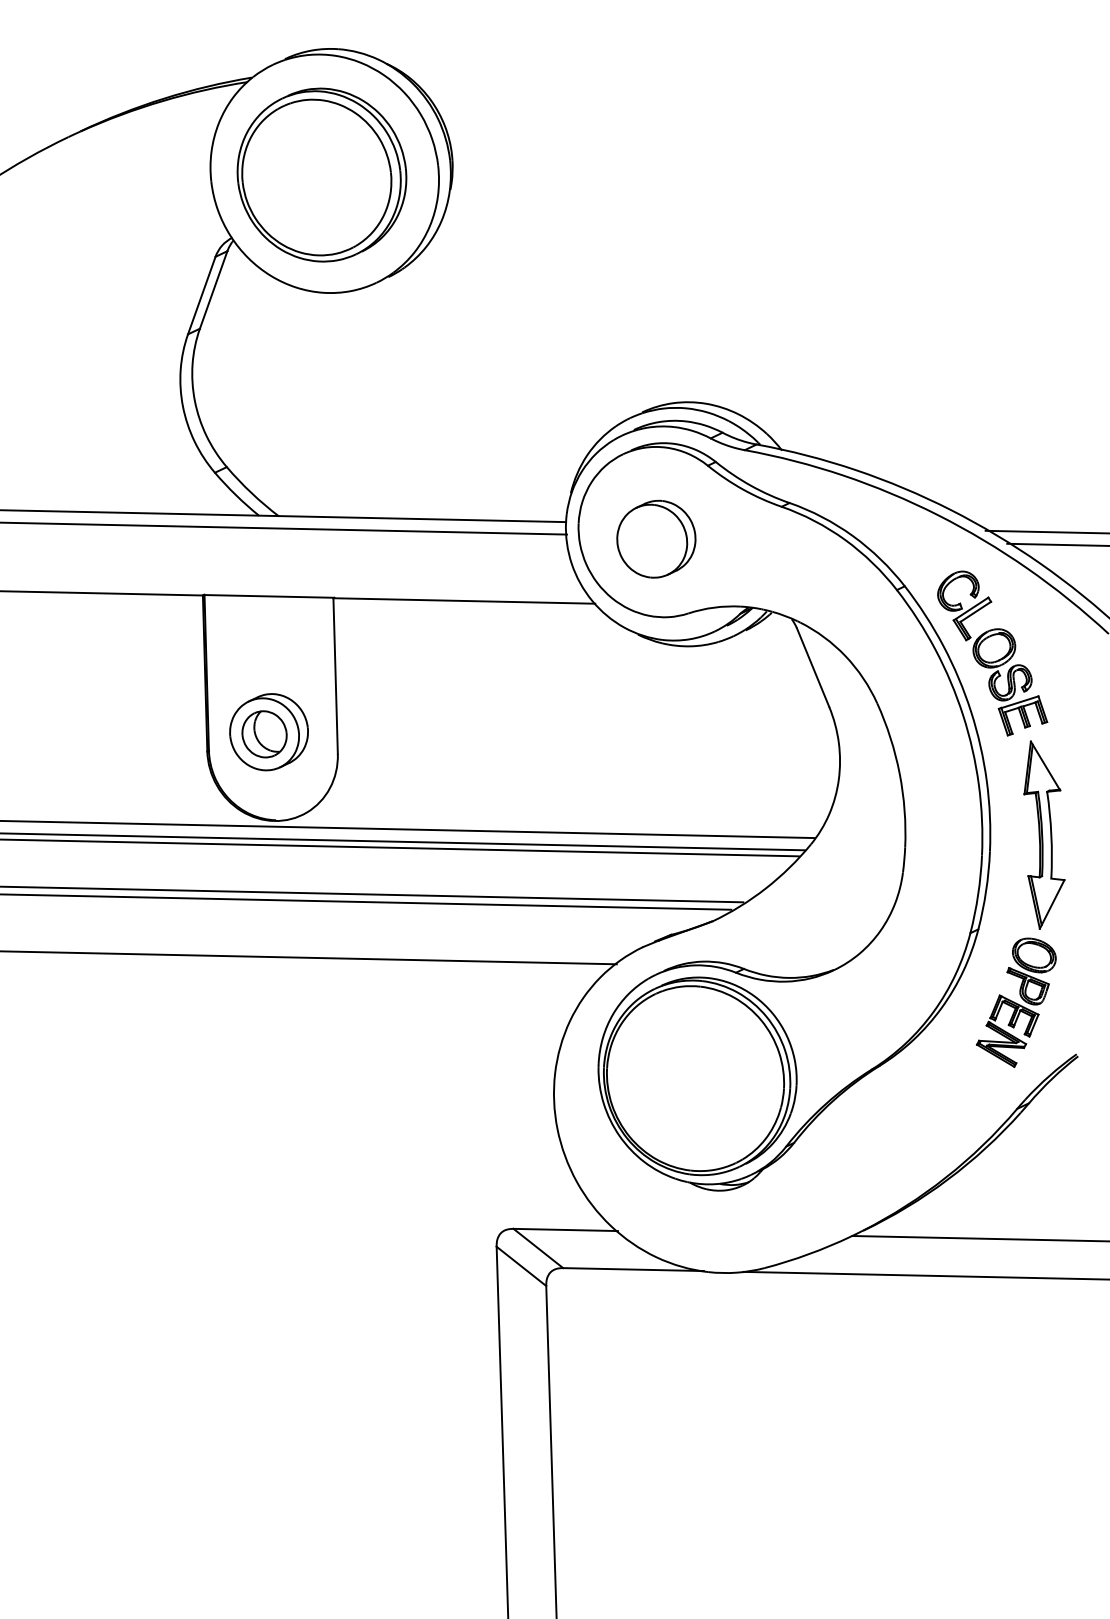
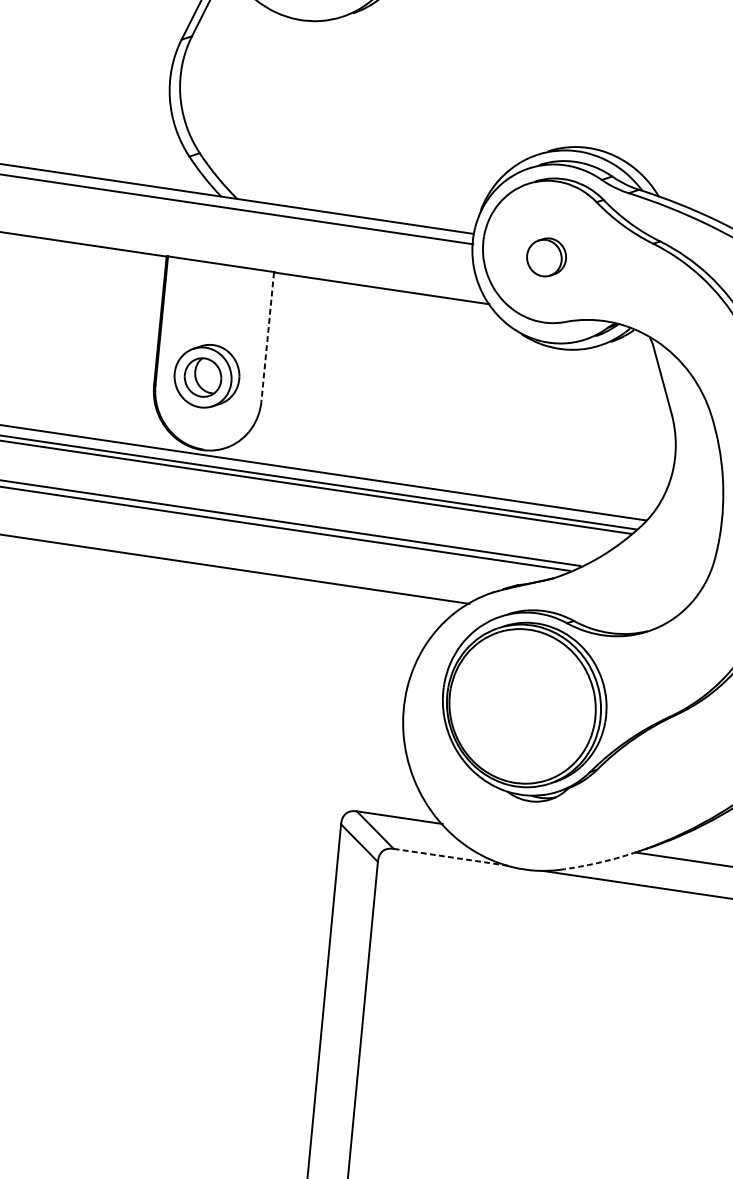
part: (656, 538) -> (546, 256), size x0.6
line: (335, 676) -> (267, 337), solid -> dashed
arc: (808, 1254) -> (597, 863), solid -> dashed
line: (634, 1269) -> (452, 857), solid -> dashed

